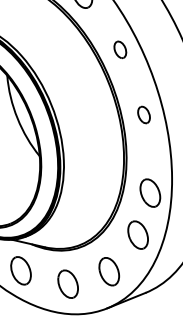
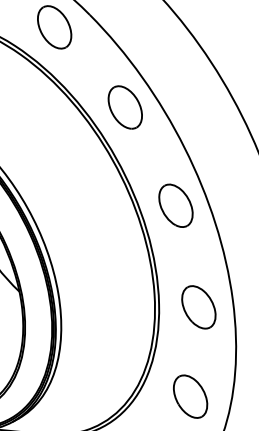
part: (120, 49) -> (125, 107), size x1.67
part: (143, 114) -> (174, 205), size x1.67
part: (150, 192) -> (198, 306), moved

